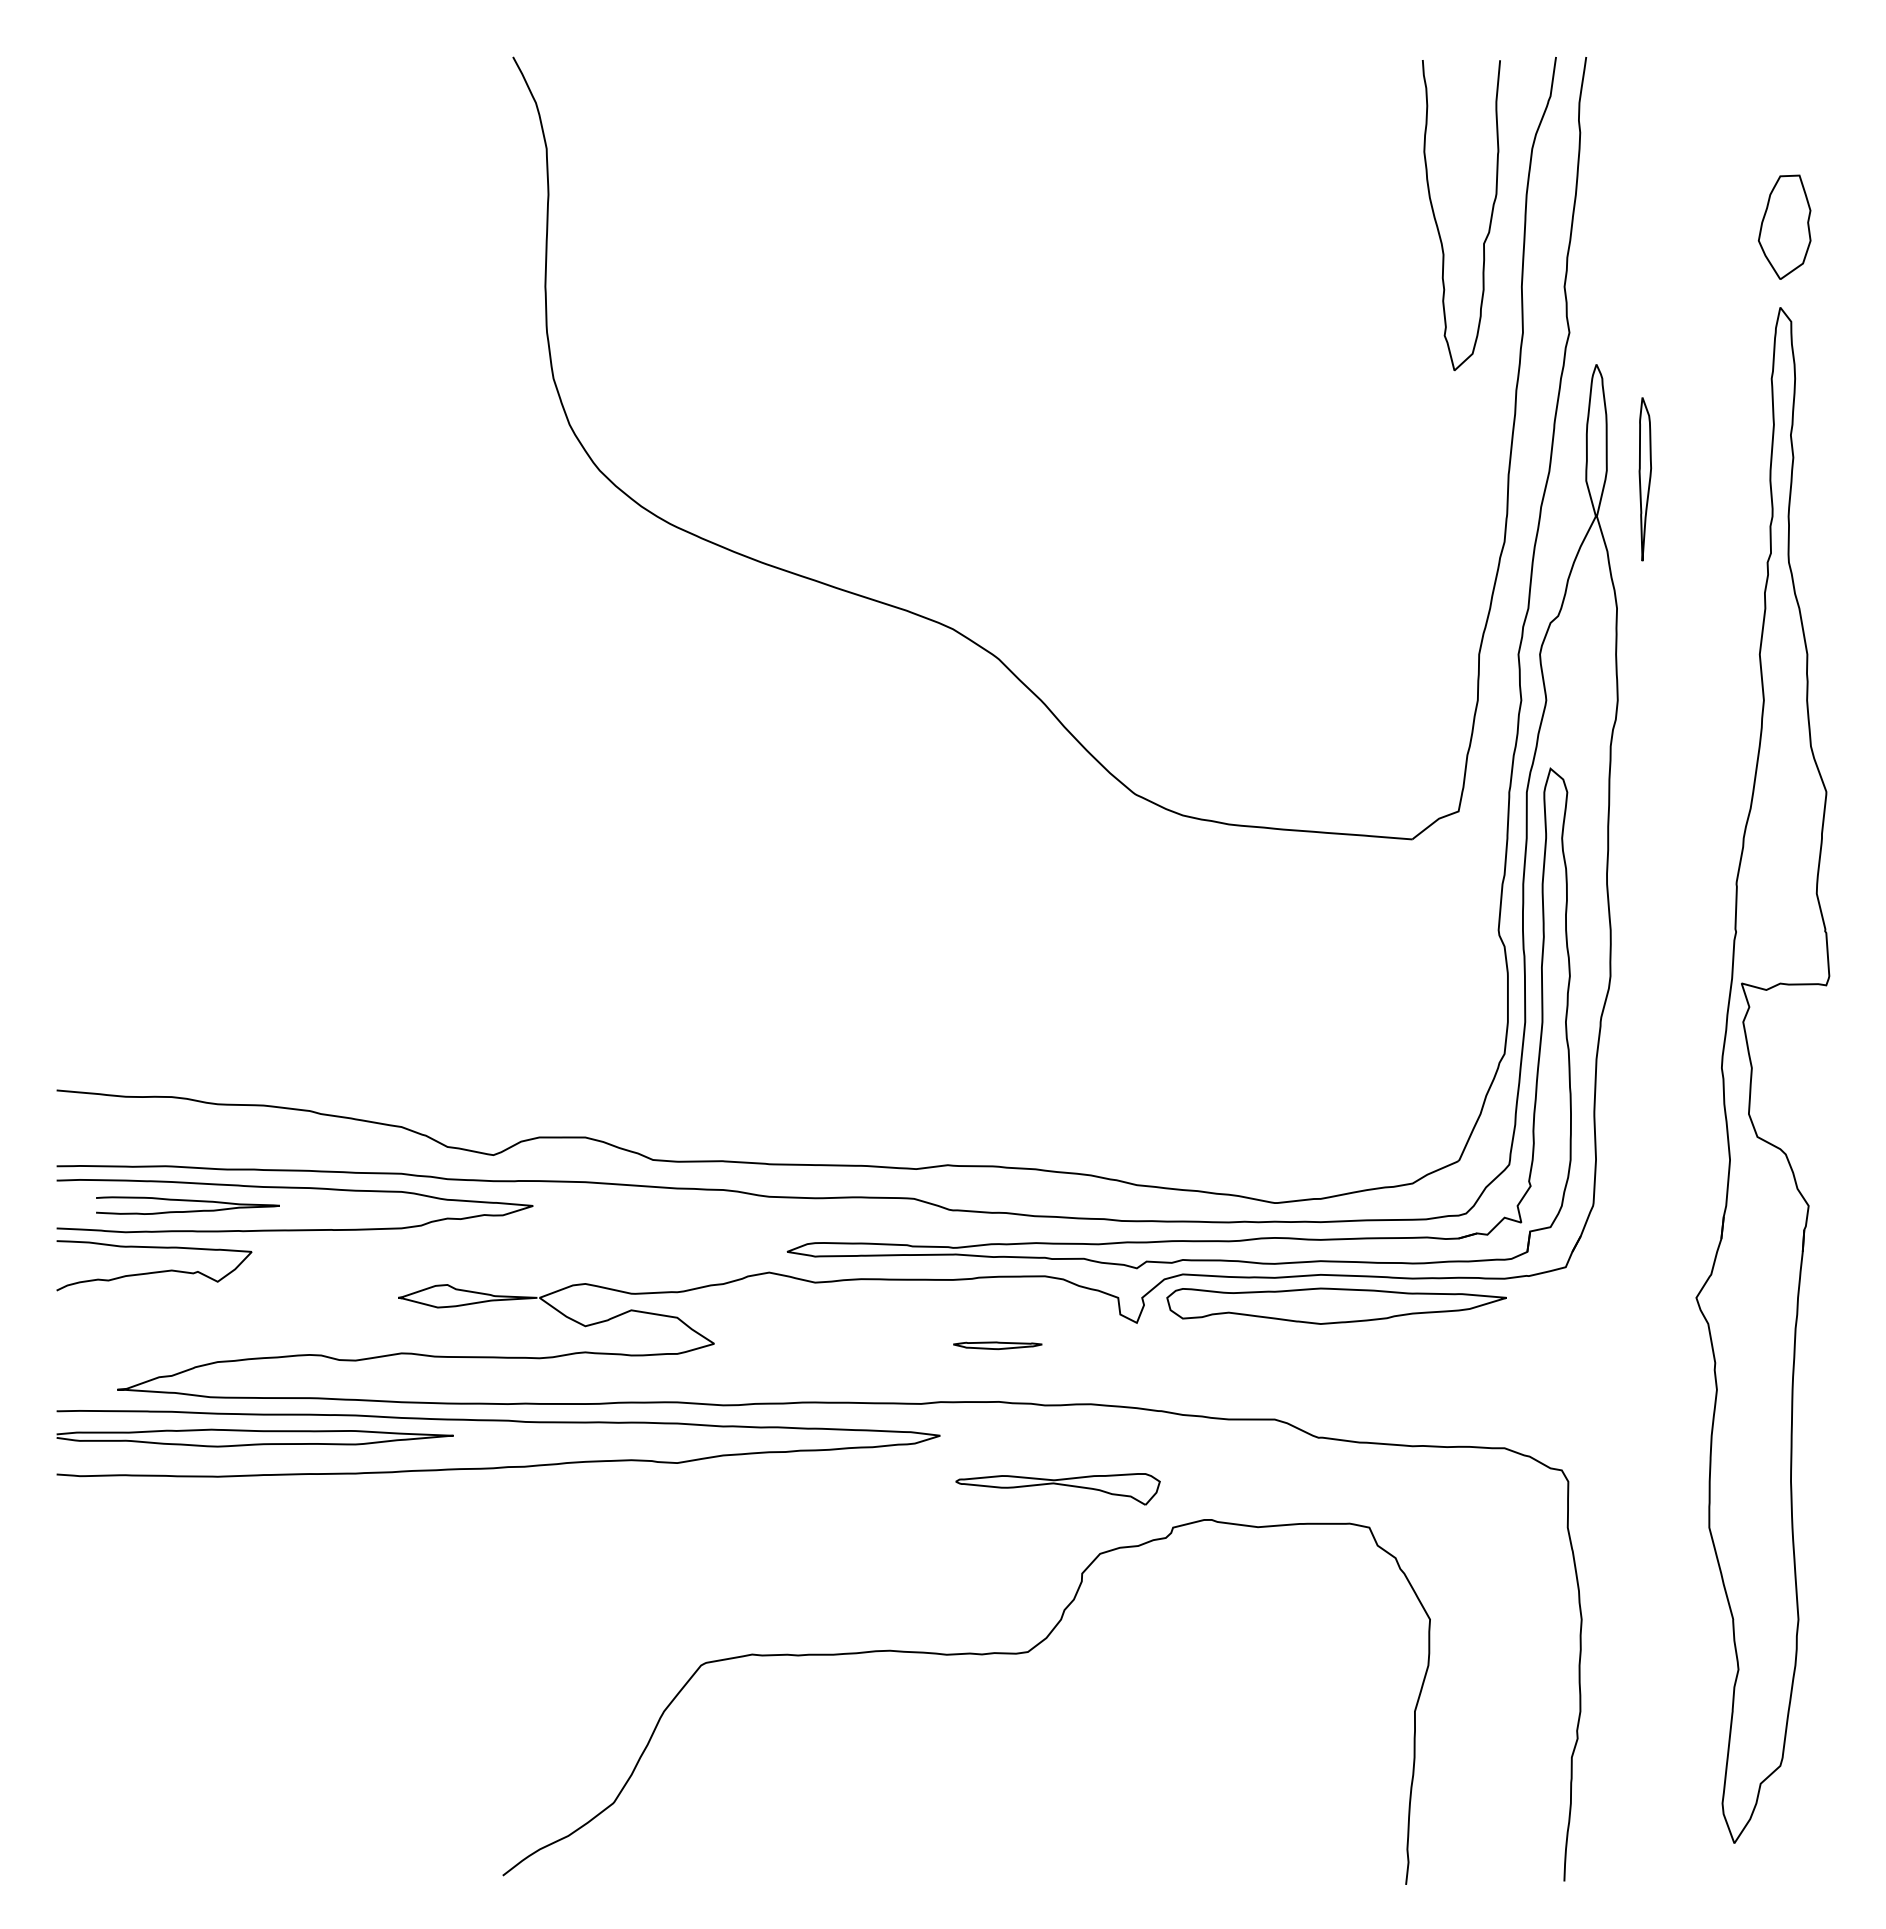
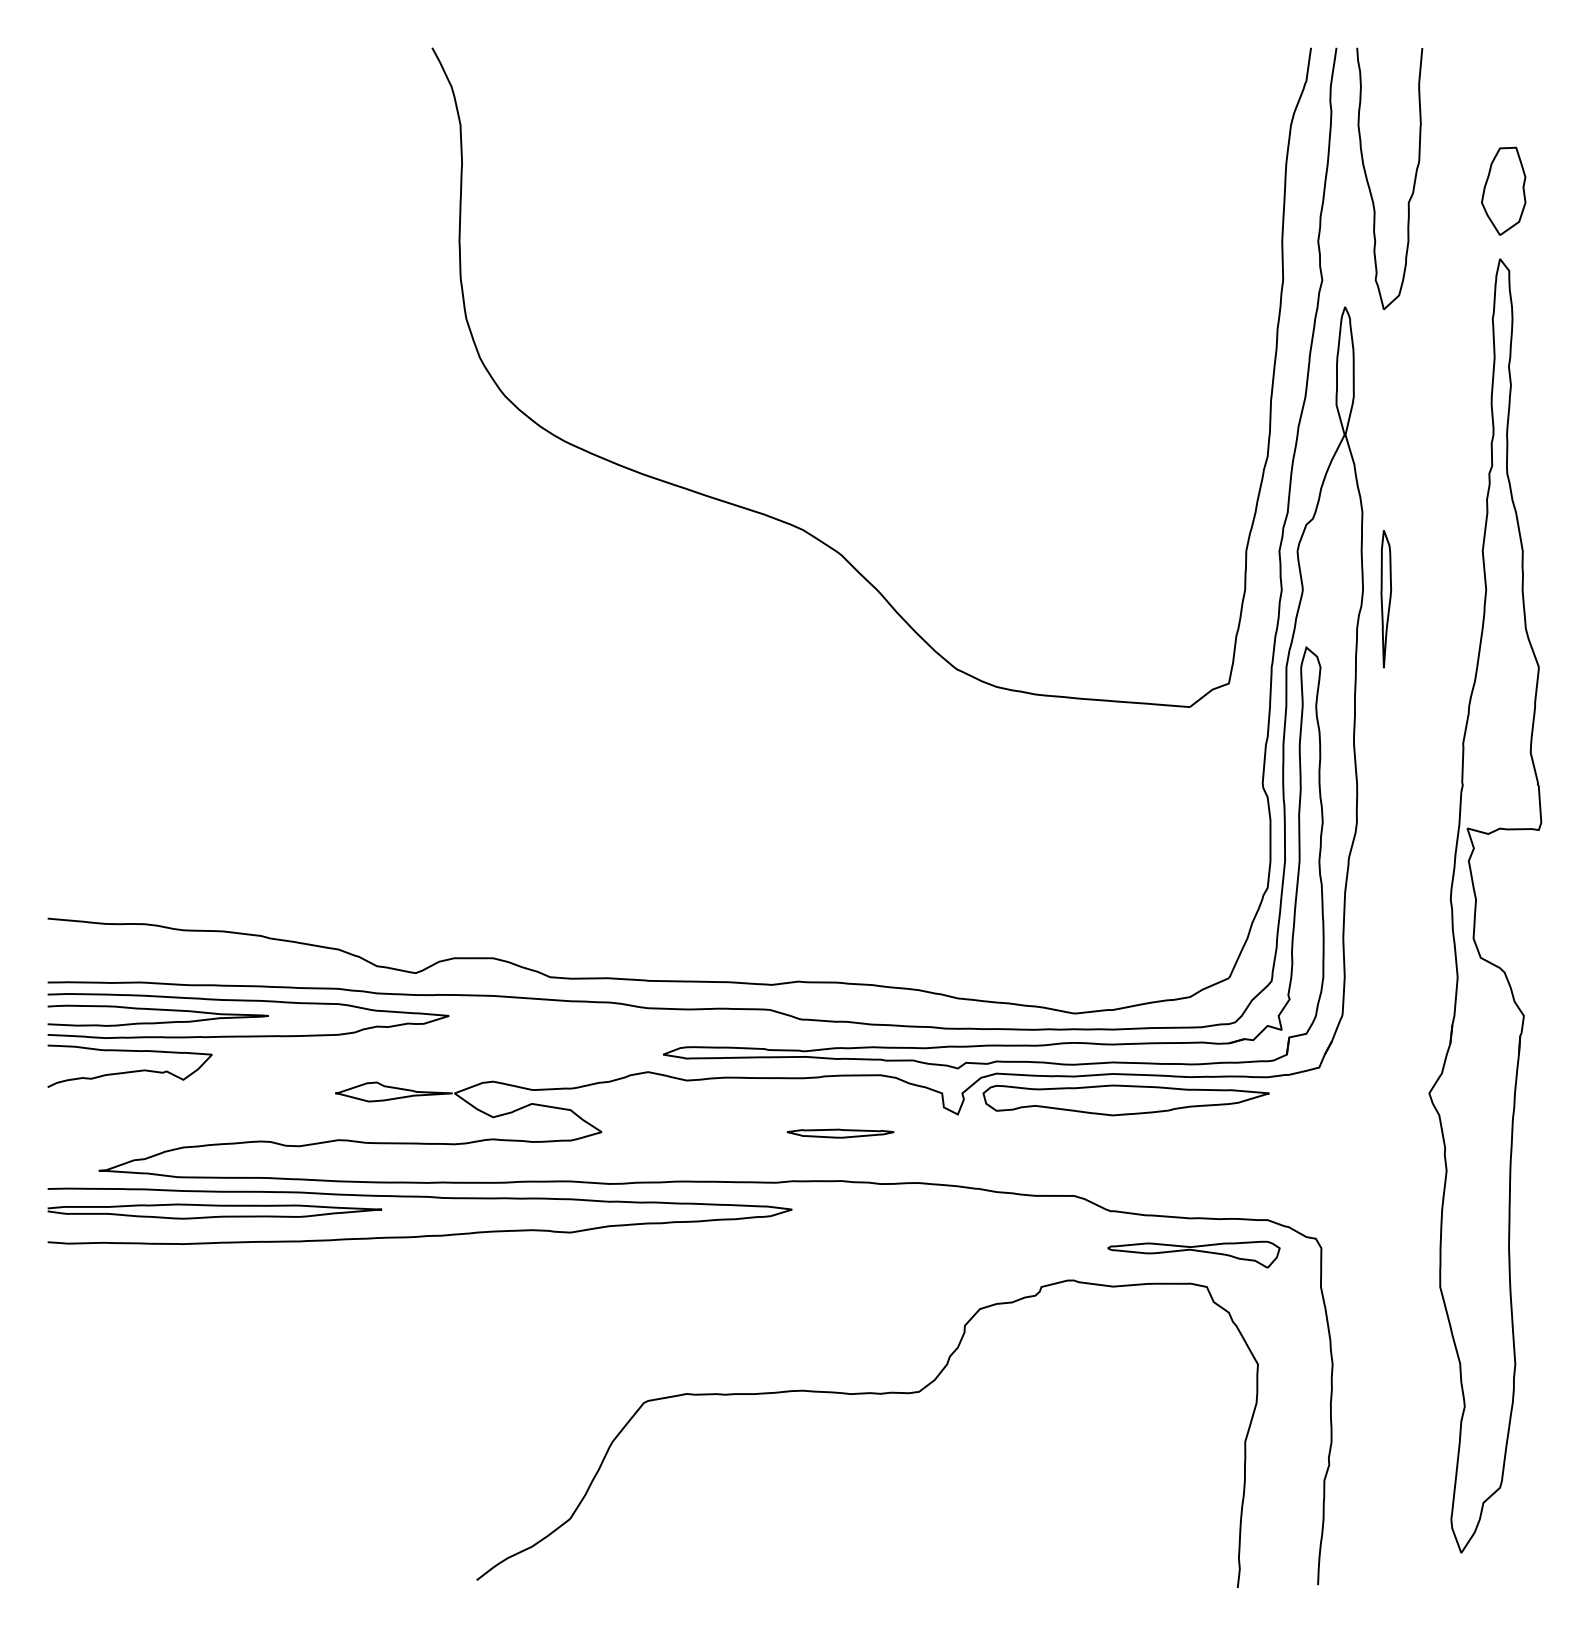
curve: (1437, 223) -> (1369, 185), moved
part: (1644, 479) -> (1385, 599), moved
part: (187, 1205) -> (157, 1015), size x1.43
part: (997, 1345) -> (840, 1133), size x1.43
part: (1057, 1489) -> (1193, 1254), moved
curve: (957, 1655) -> (859, 1394), moved

